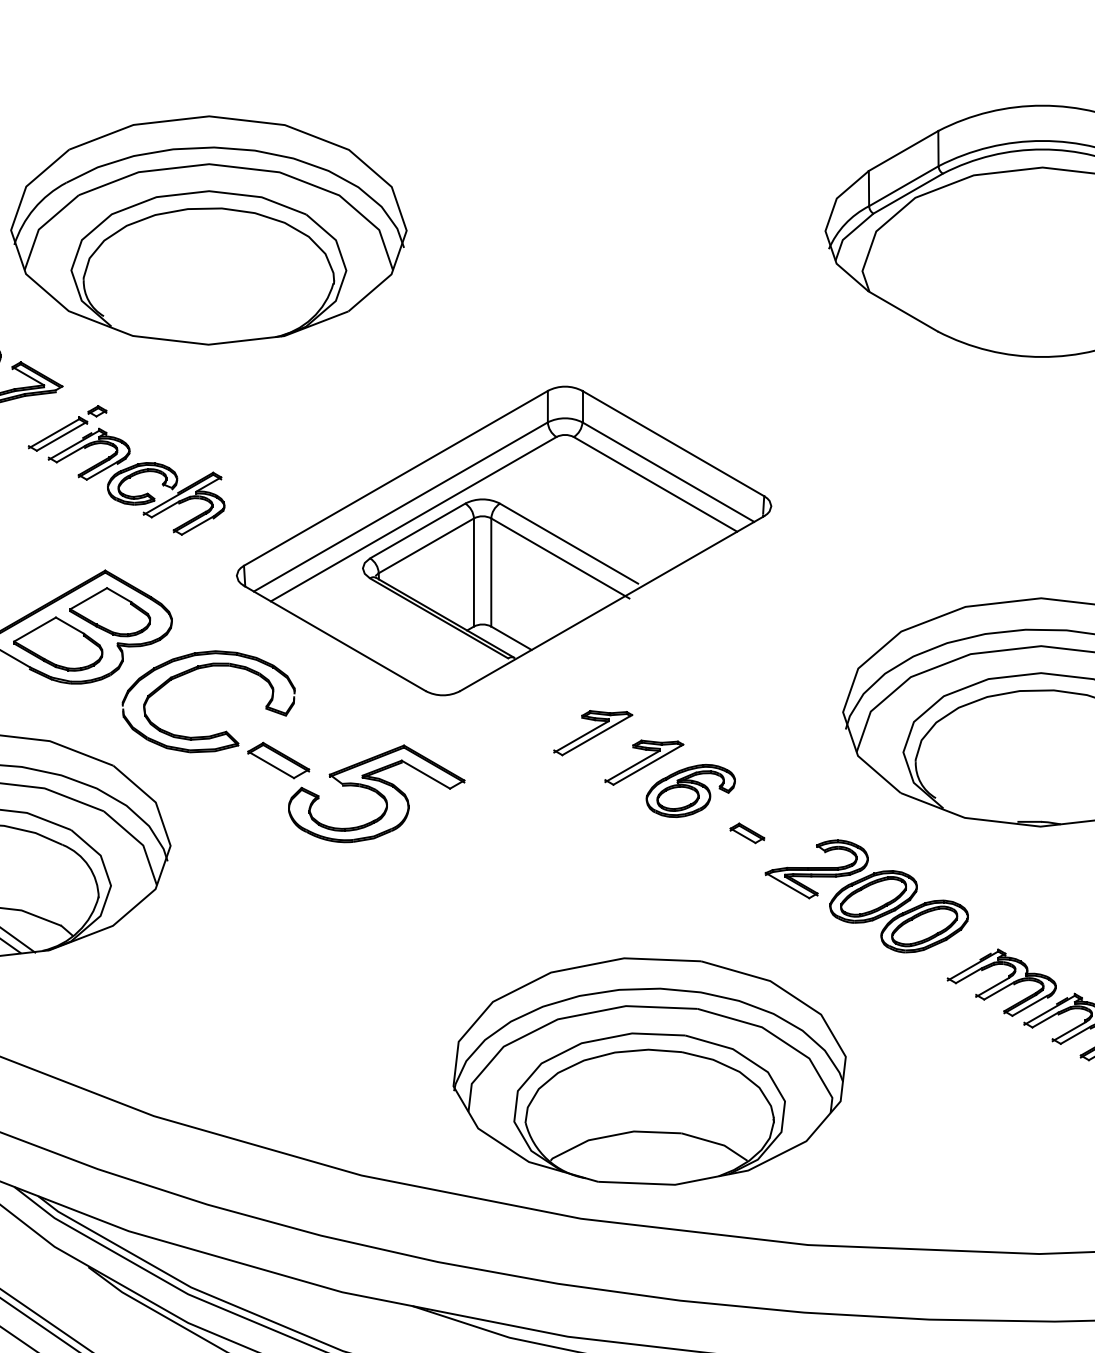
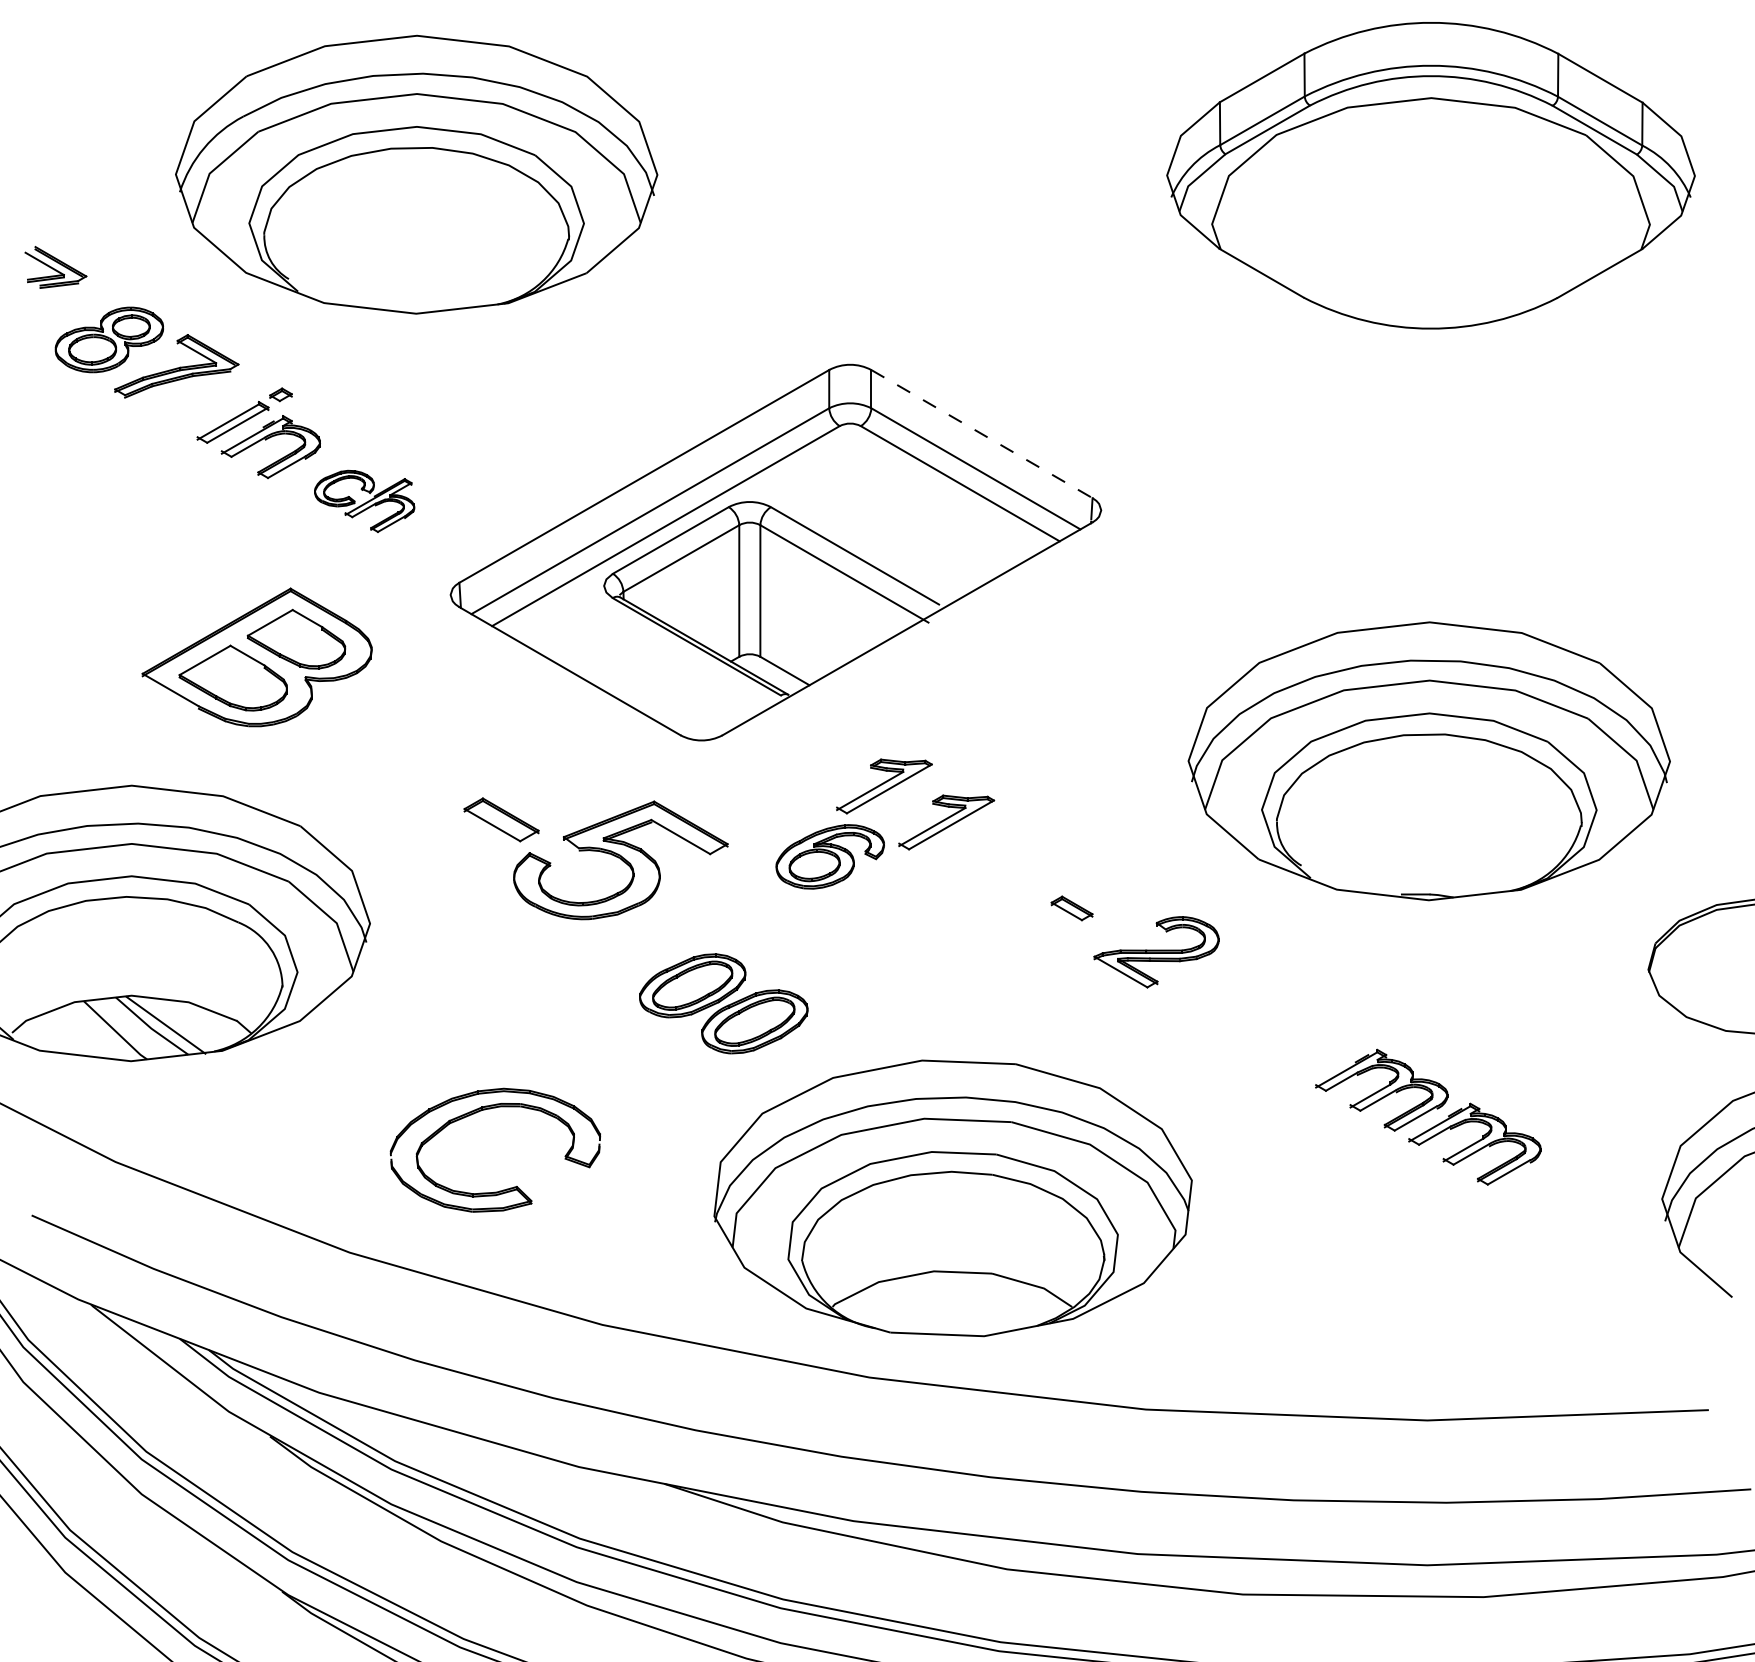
line: (672, 443) -> (981, 434), solid -> dashed
part: (166, 498) -> (364, 501), size x0.7
part: (200, 669) -> (485, 1110), moved
part: (690, 790) -> (829, 856), moved
part: (898, 911) -> (723, 1003), moved

